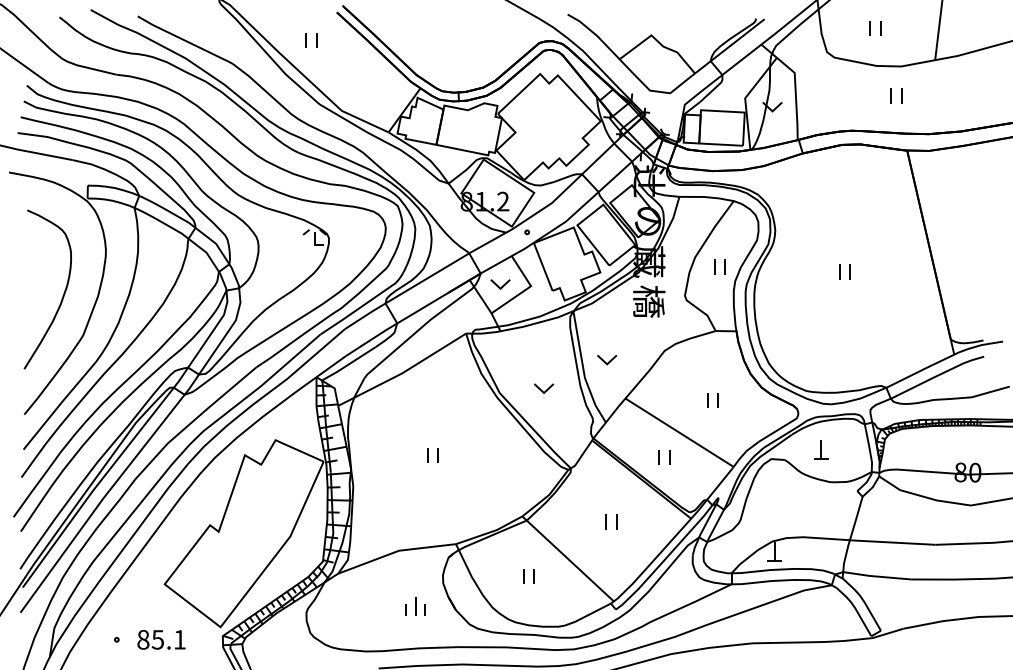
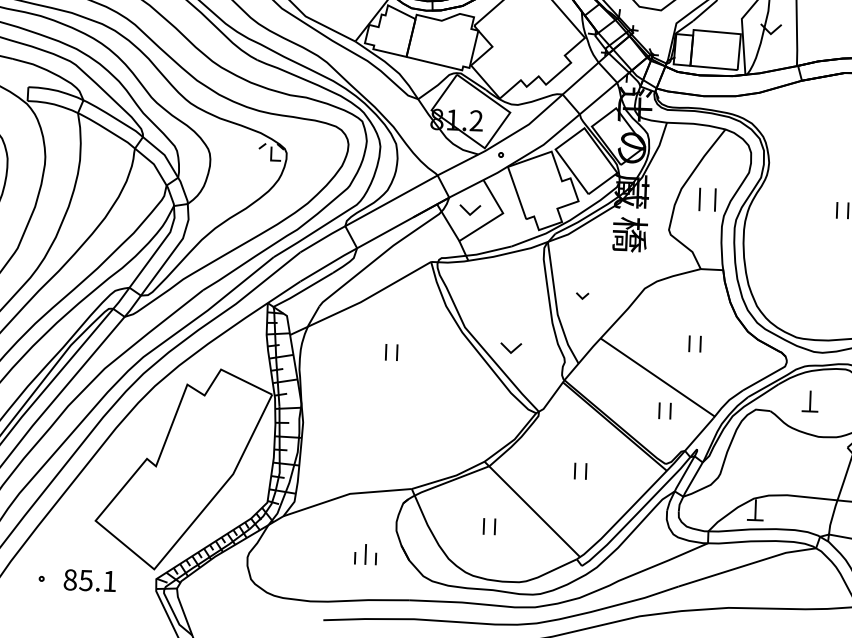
part: (719, 266) -> (707, 199), size x1.4
part: (607, 359) -> (582, 295), size x0.6
part: (544, 388) -> (511, 348), moved
part: (432, 455) -> (391, 352), moved
part: (664, 457) -> (665, 411), moved

